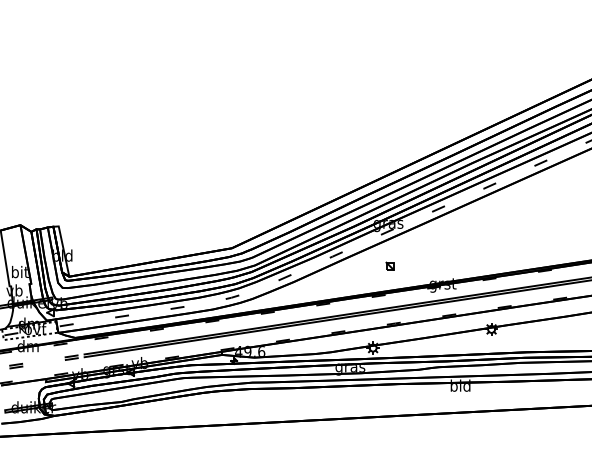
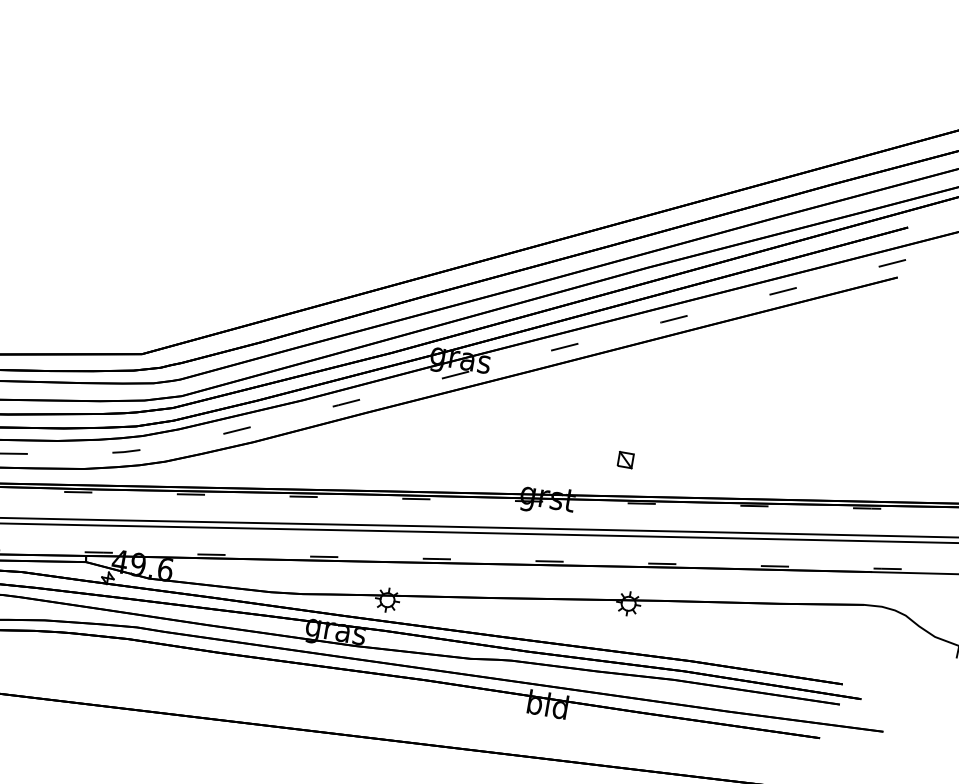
part: (389, 265) -> (624, 458), moved

